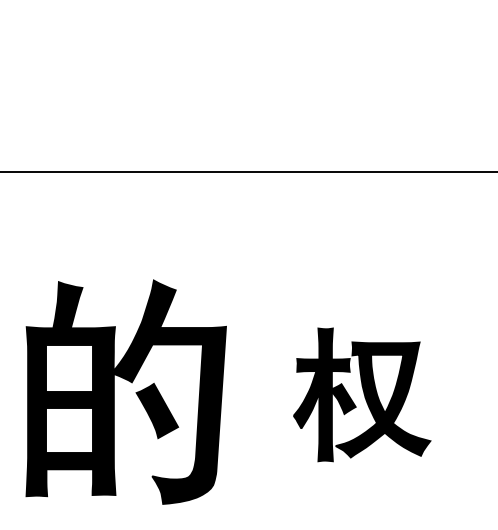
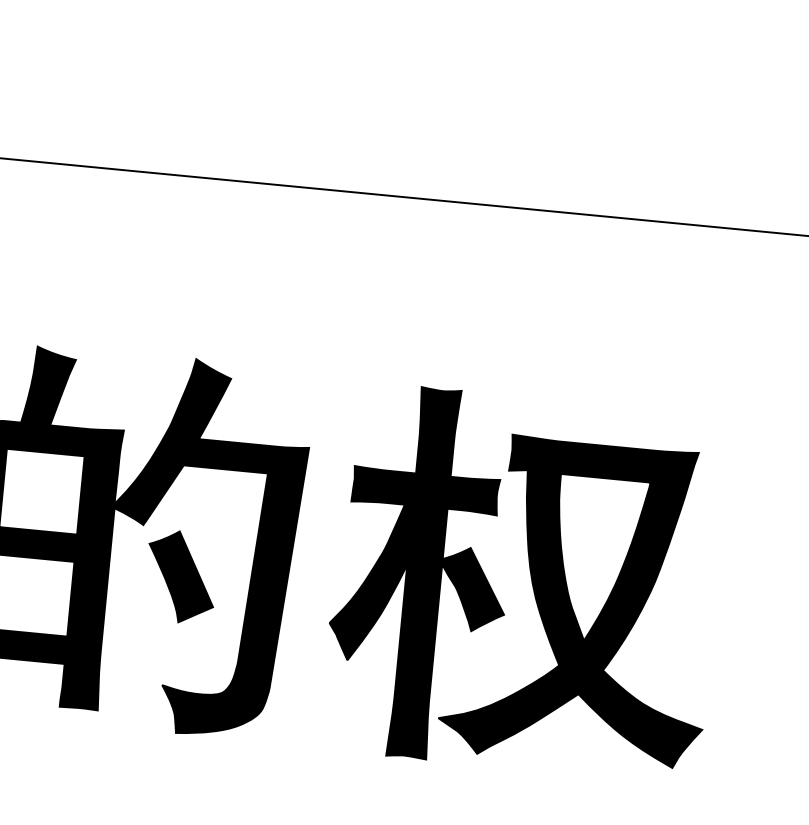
part: (361, 394) -> (524, 582), size x1.67

